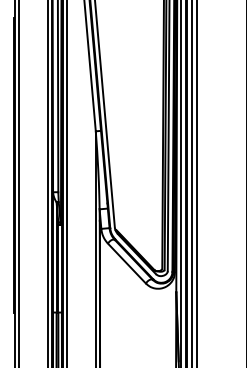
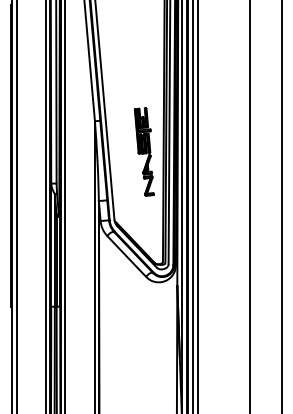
part: (143, 160) -> (143, 151), added

